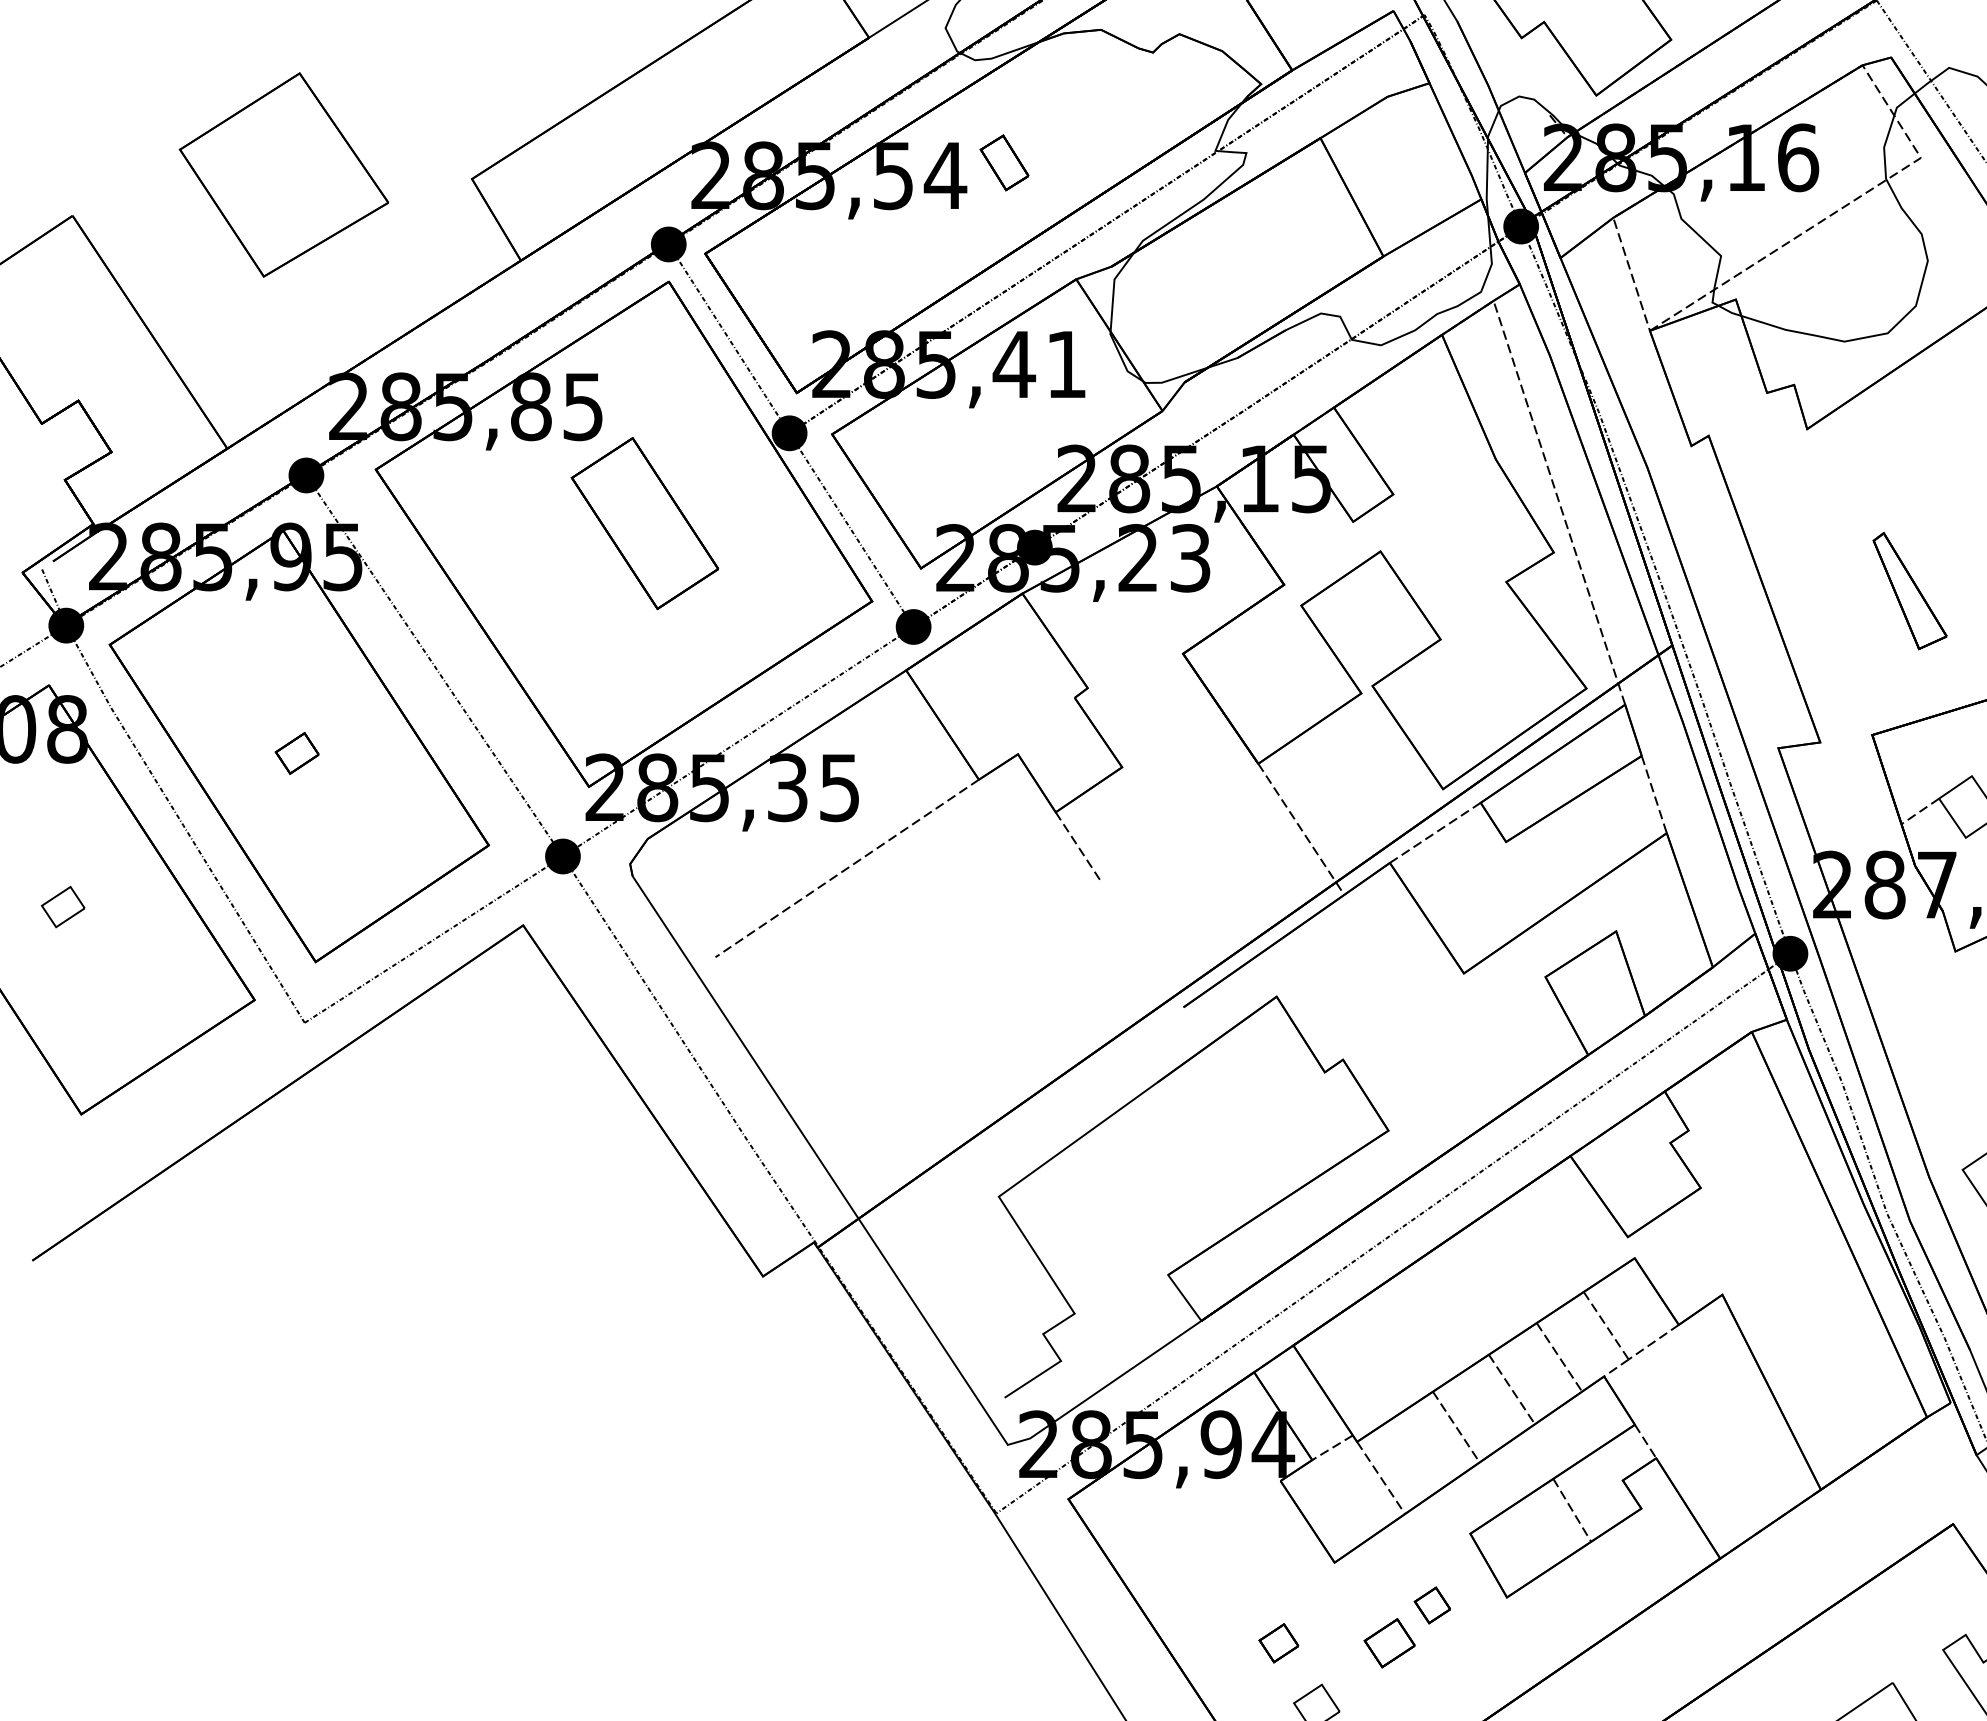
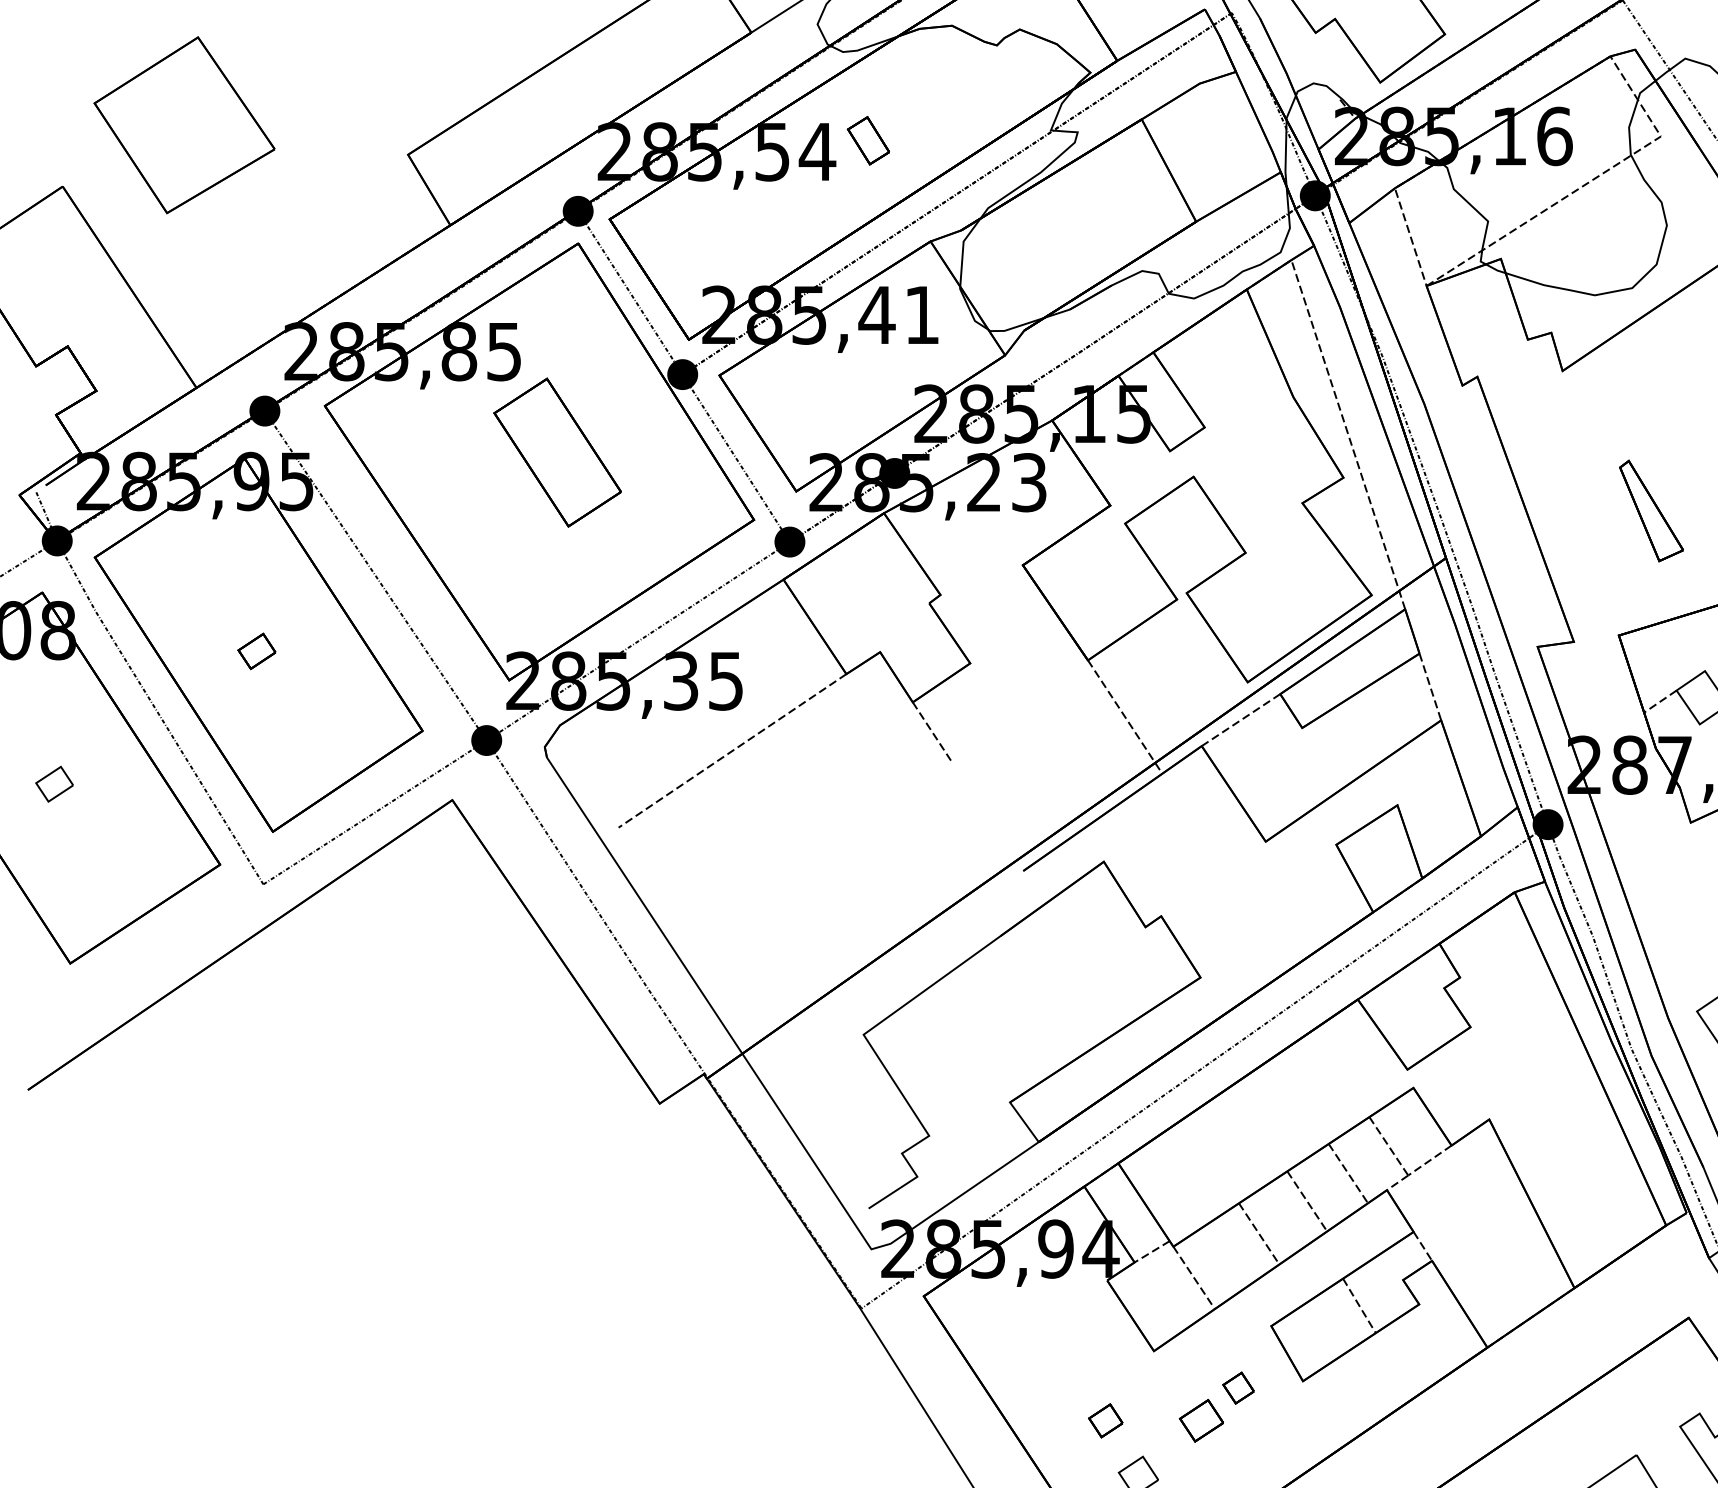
part: (283, 175) -> (184, 125), moved

